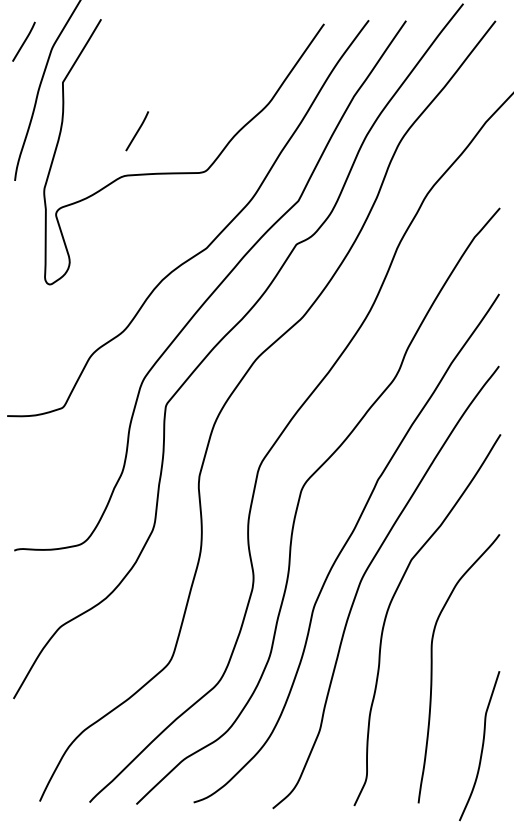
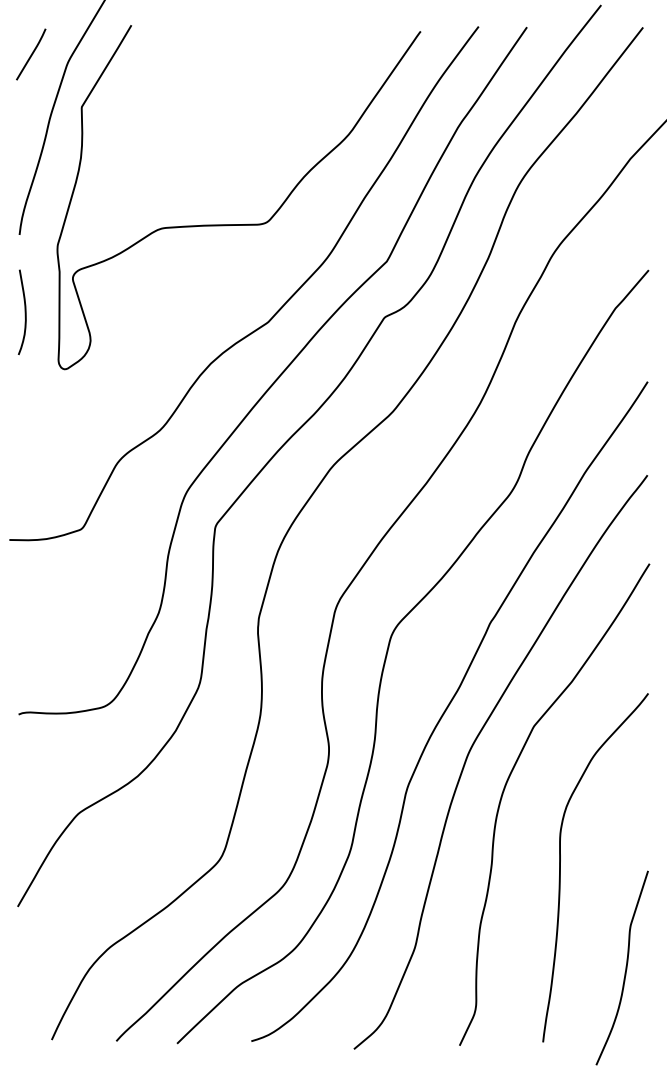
curve: (137, 131) -> (178, 170), removed
curve: (18, 240) -> (24, 312), added

